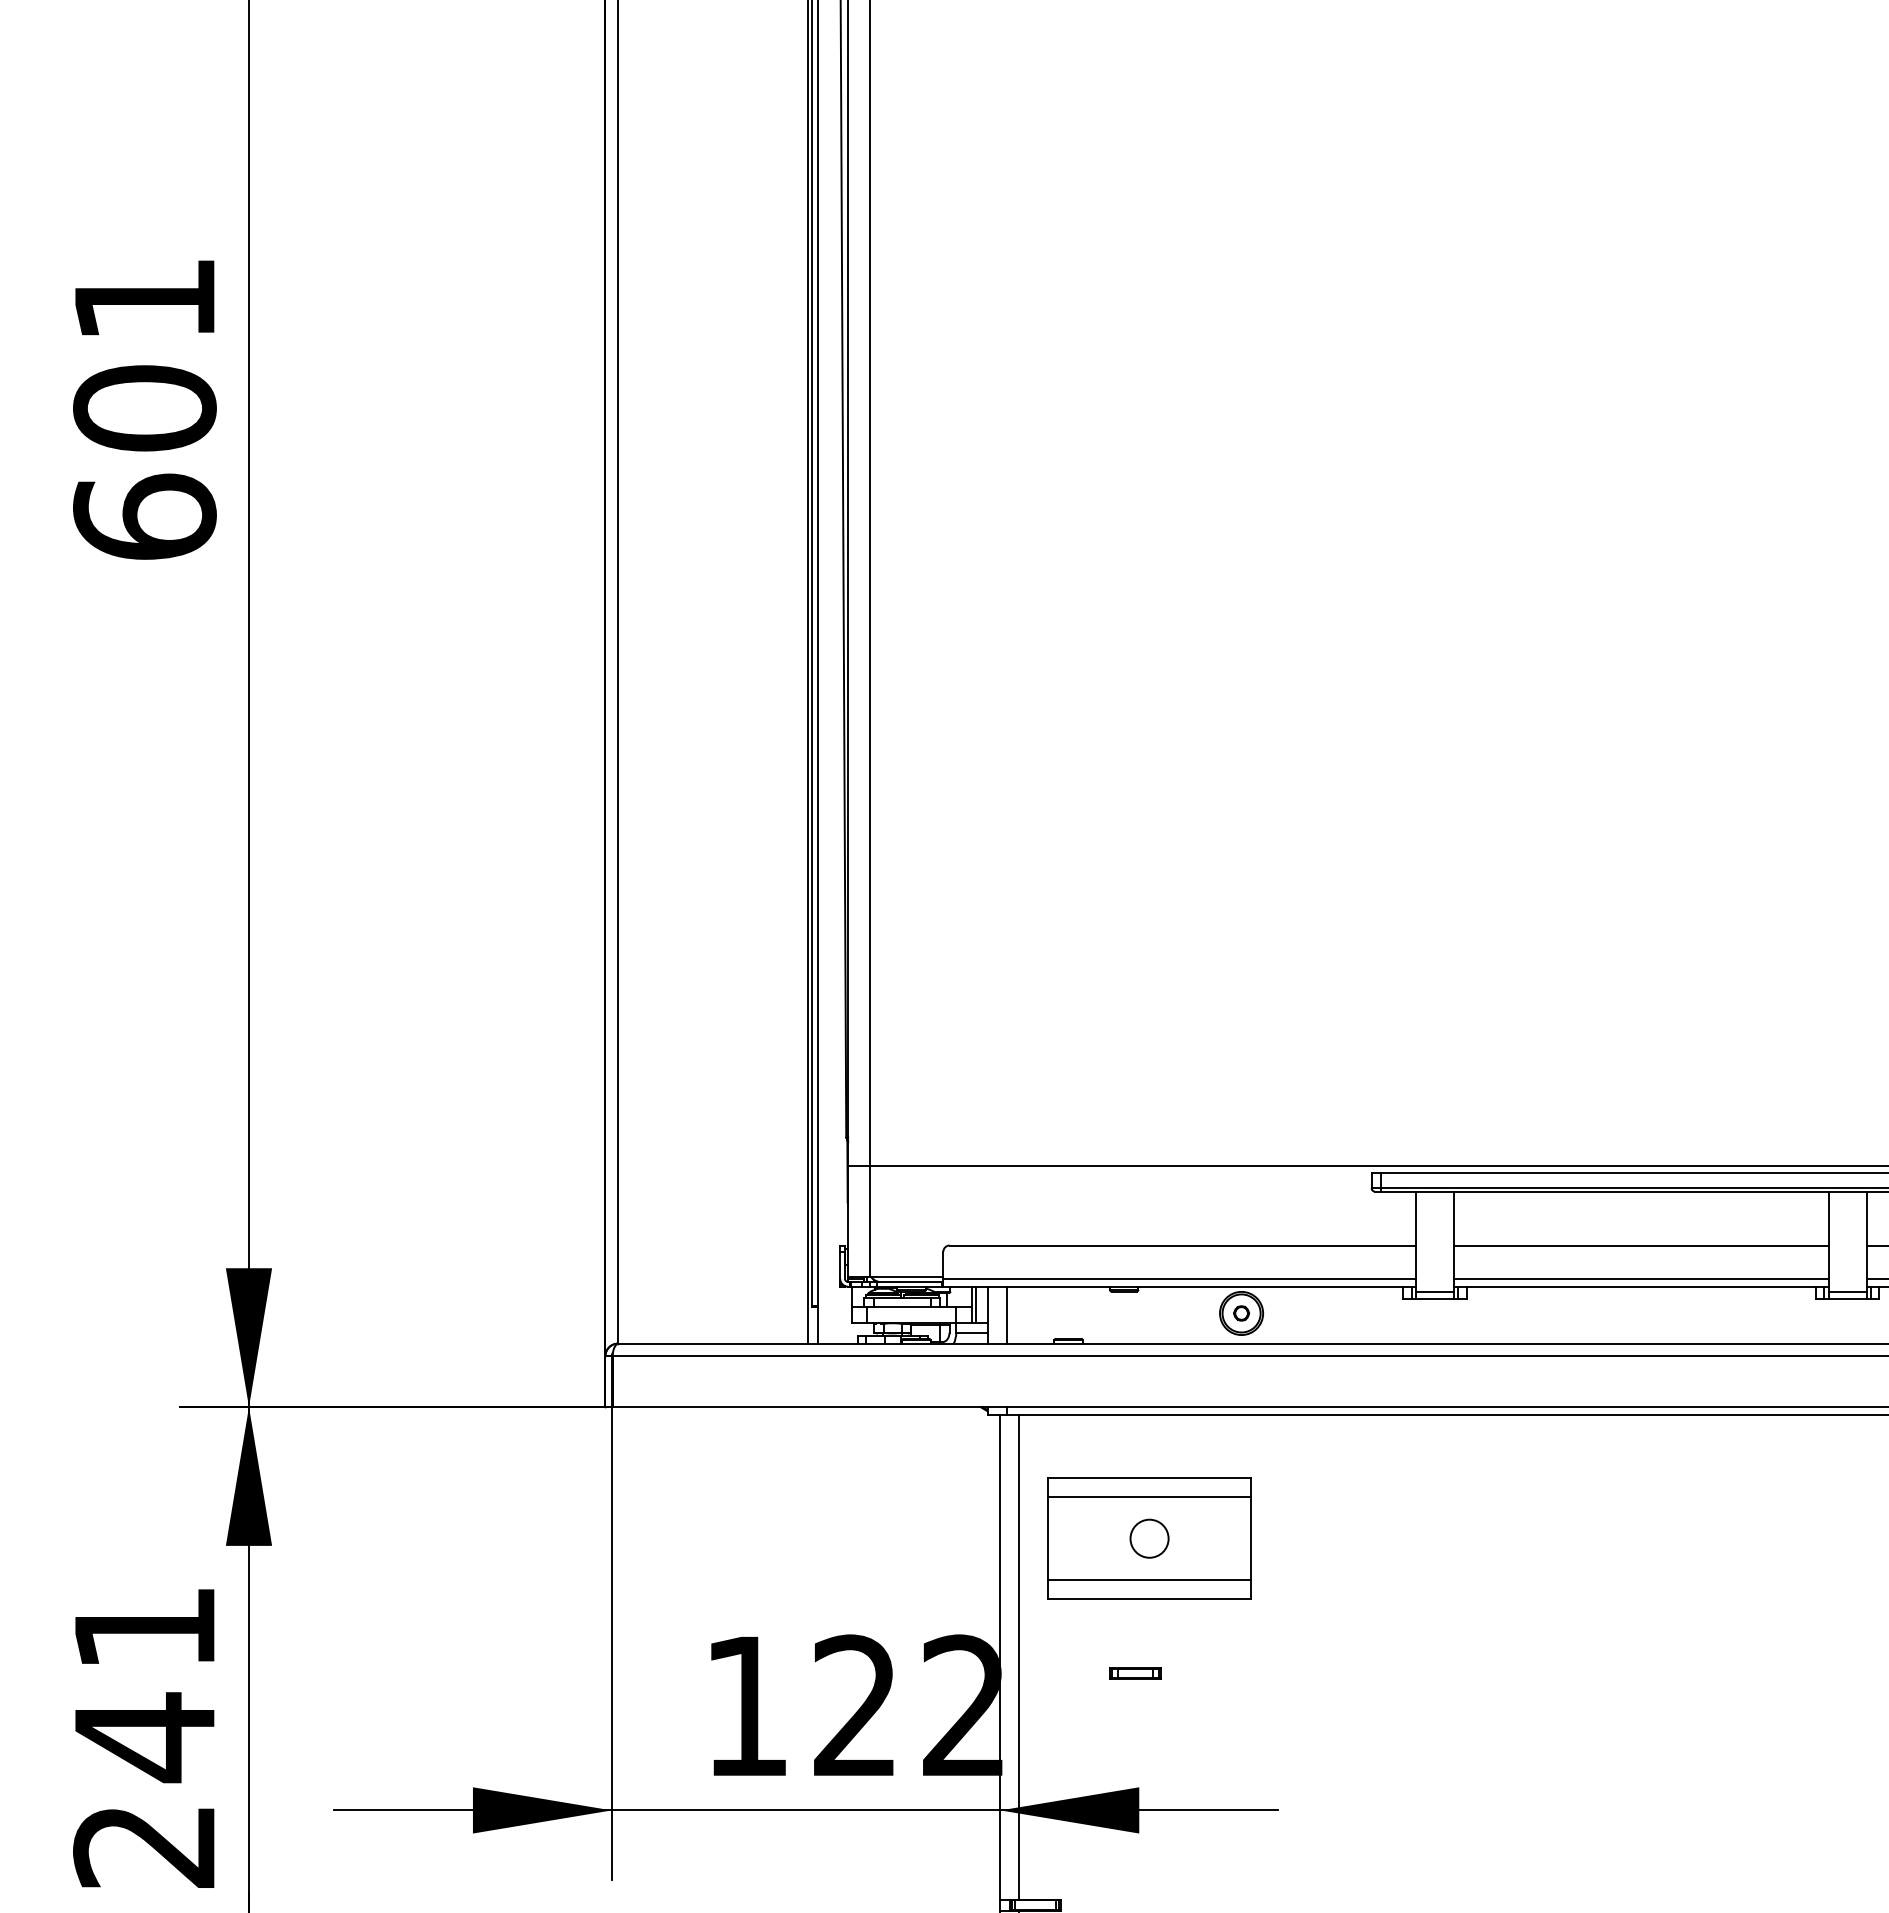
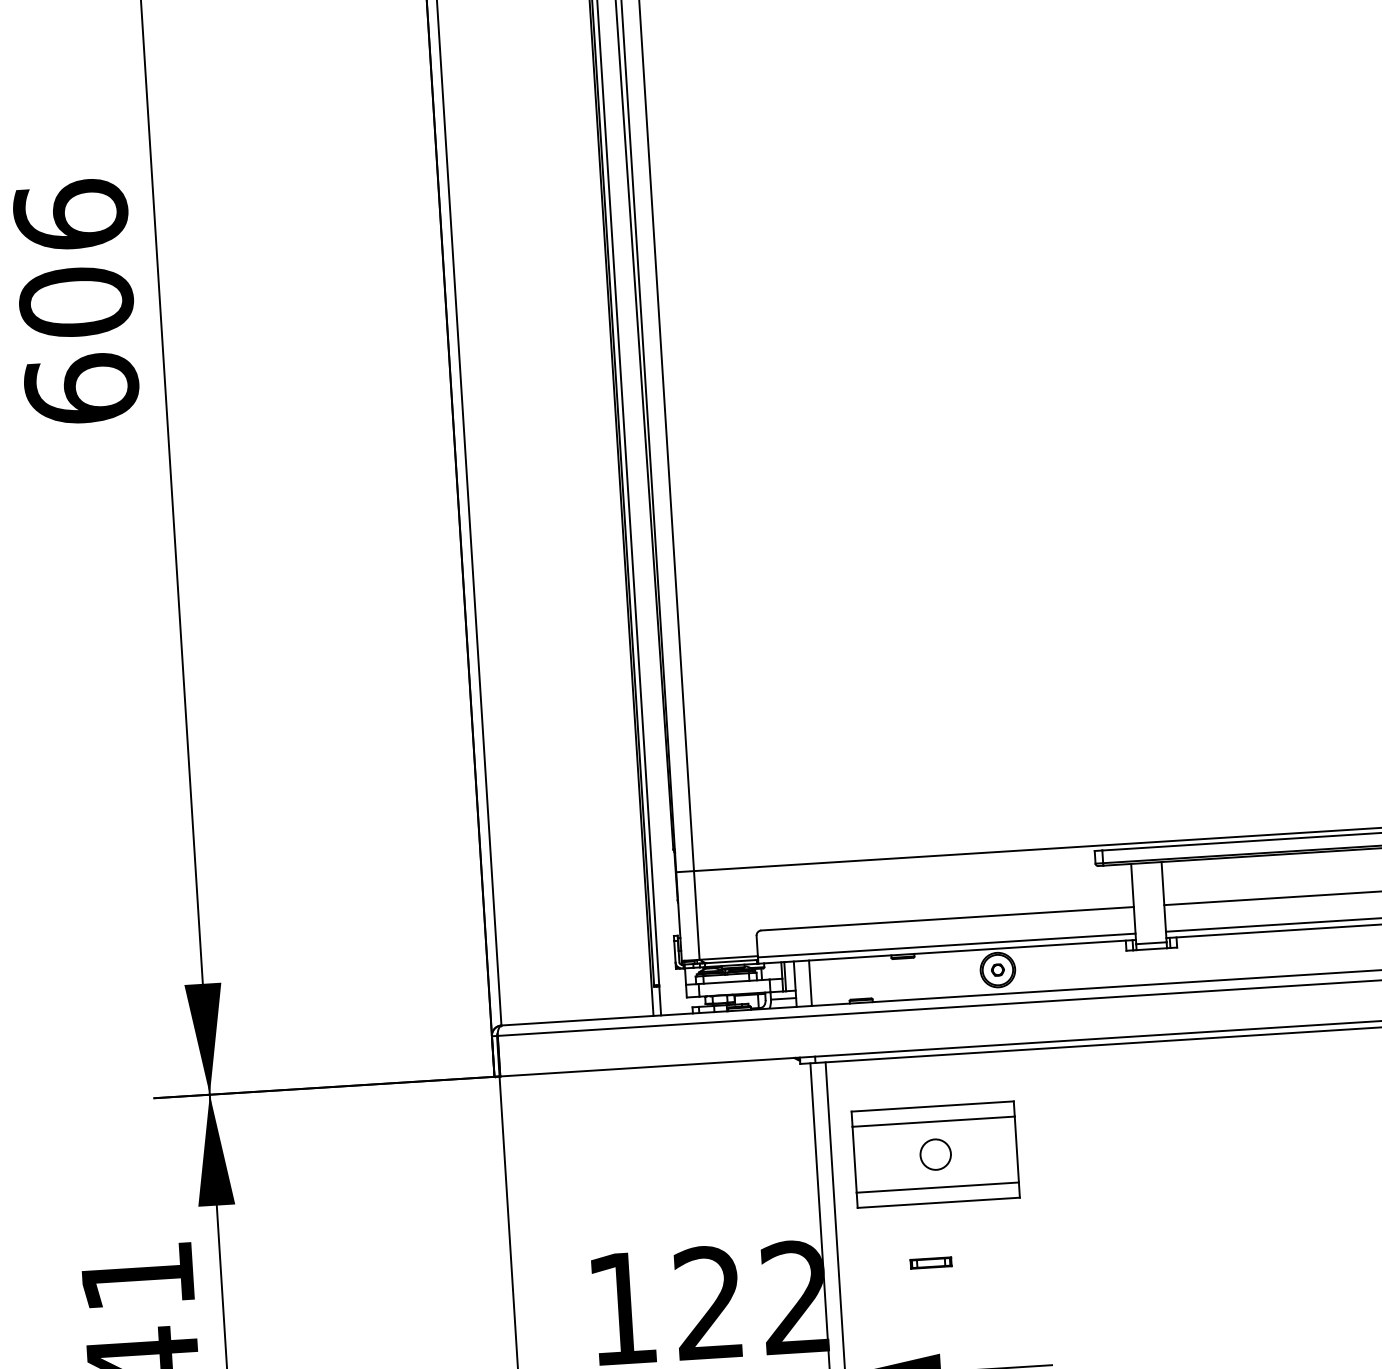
text: (144, 298) -> (70, 214), 601 -> 606

